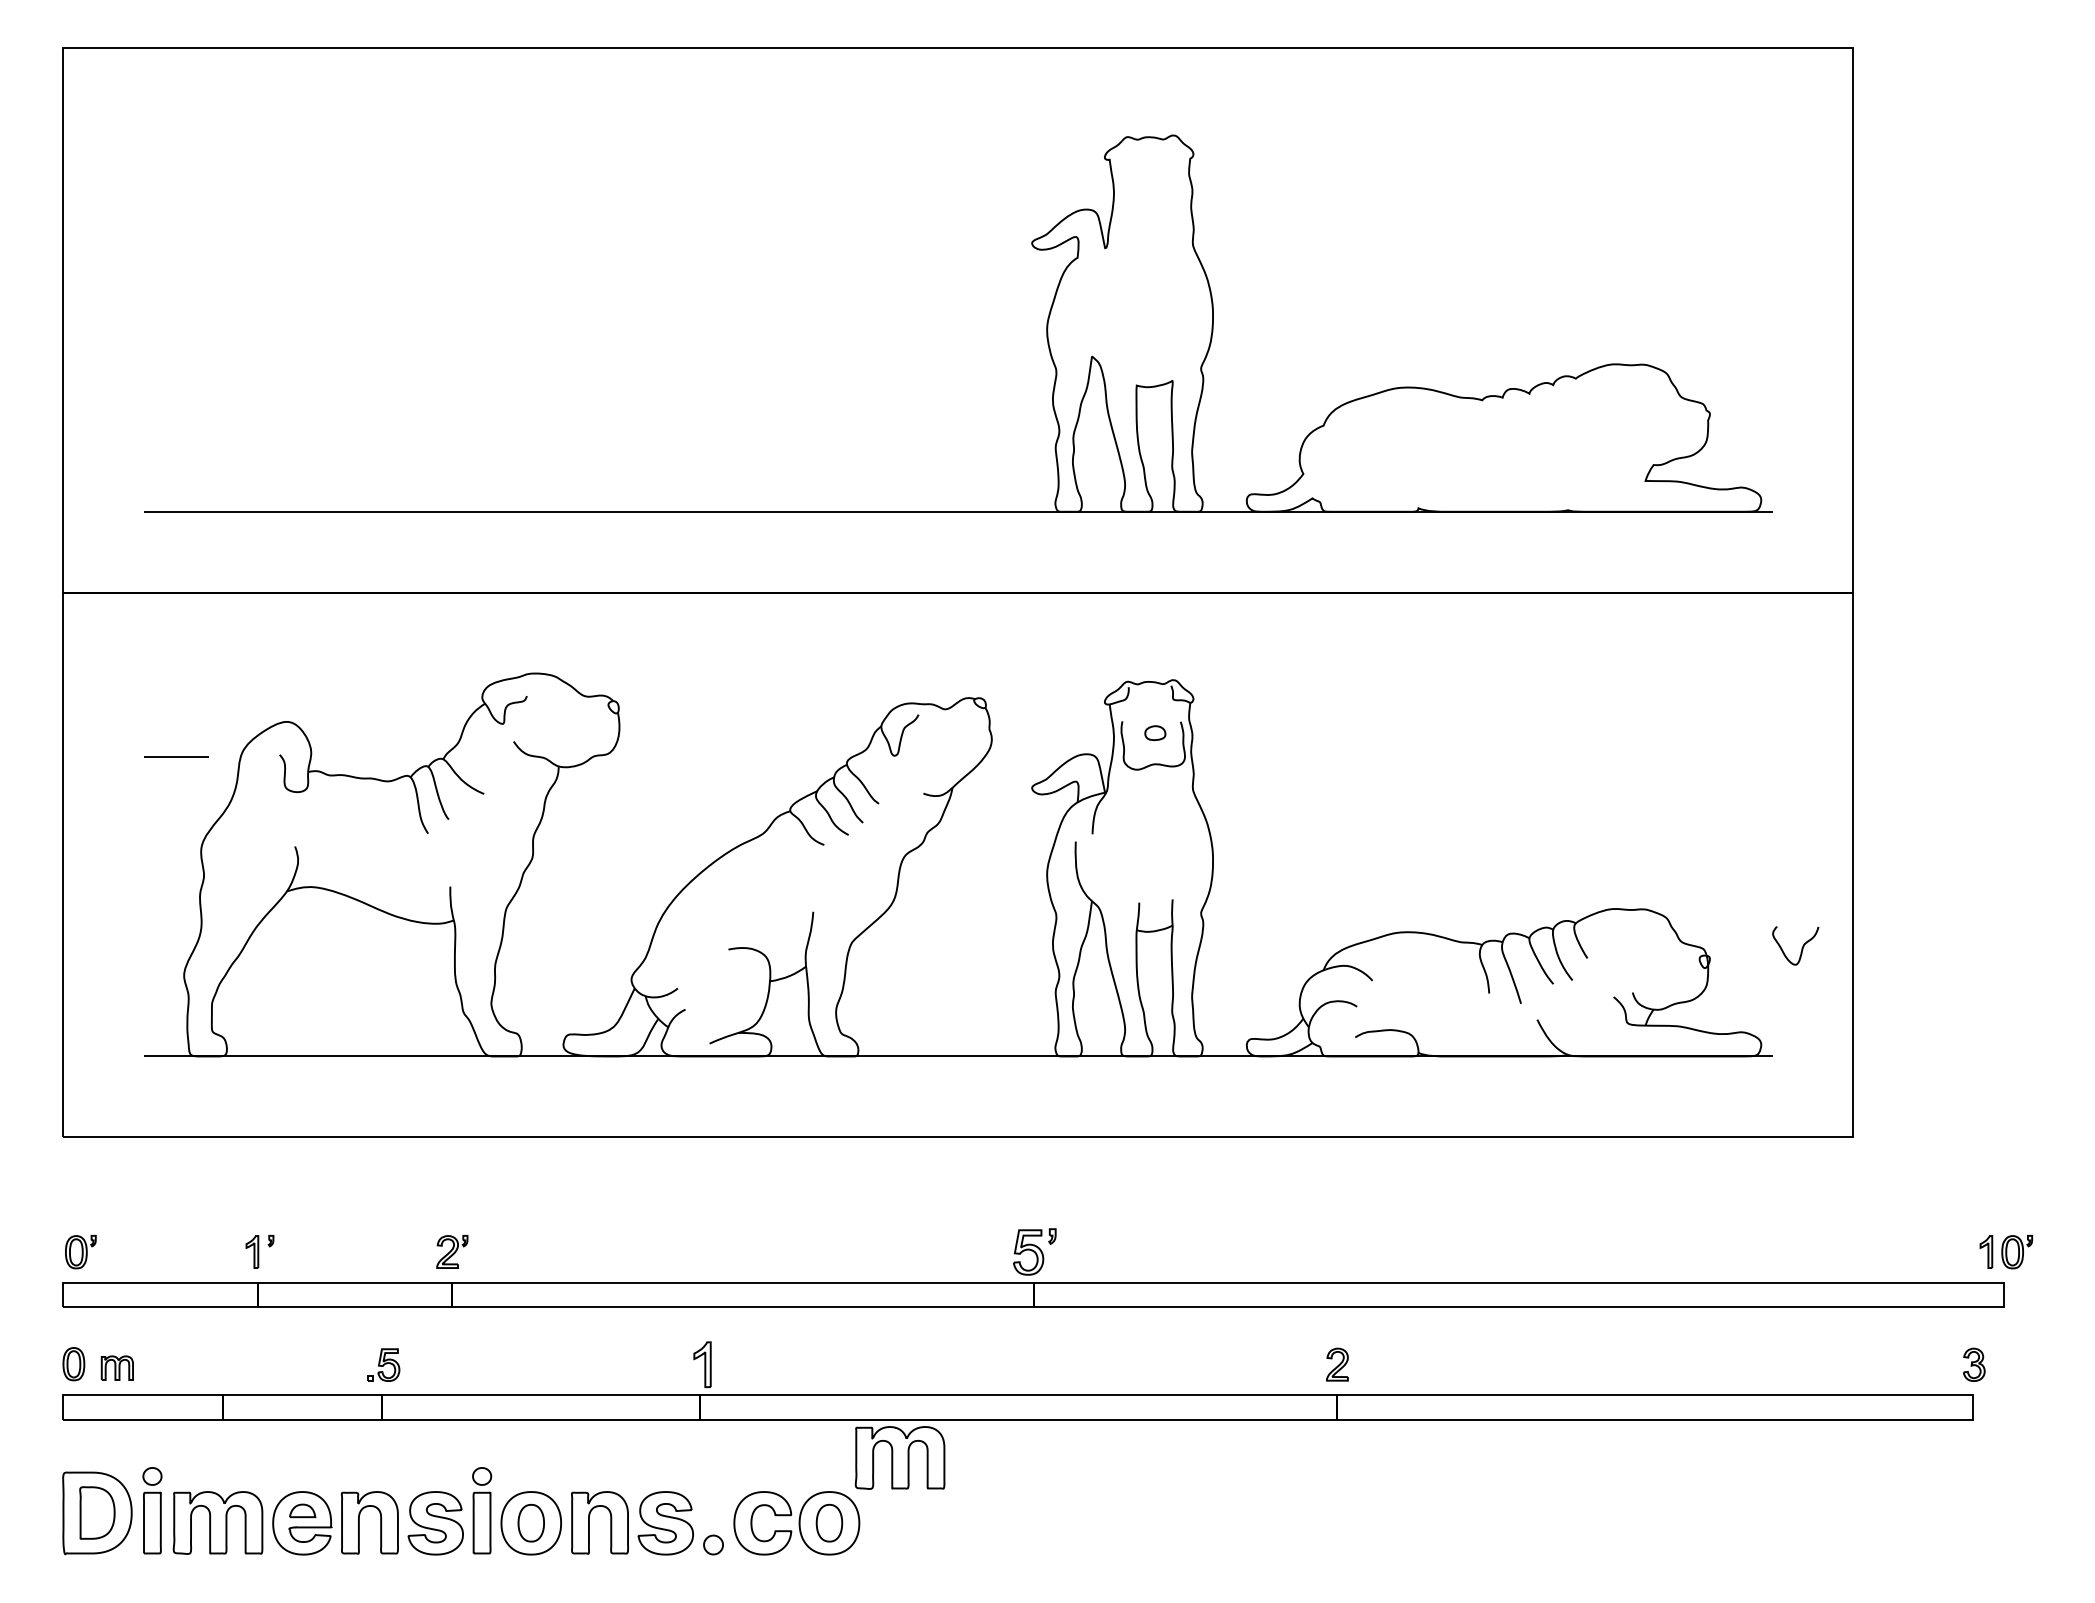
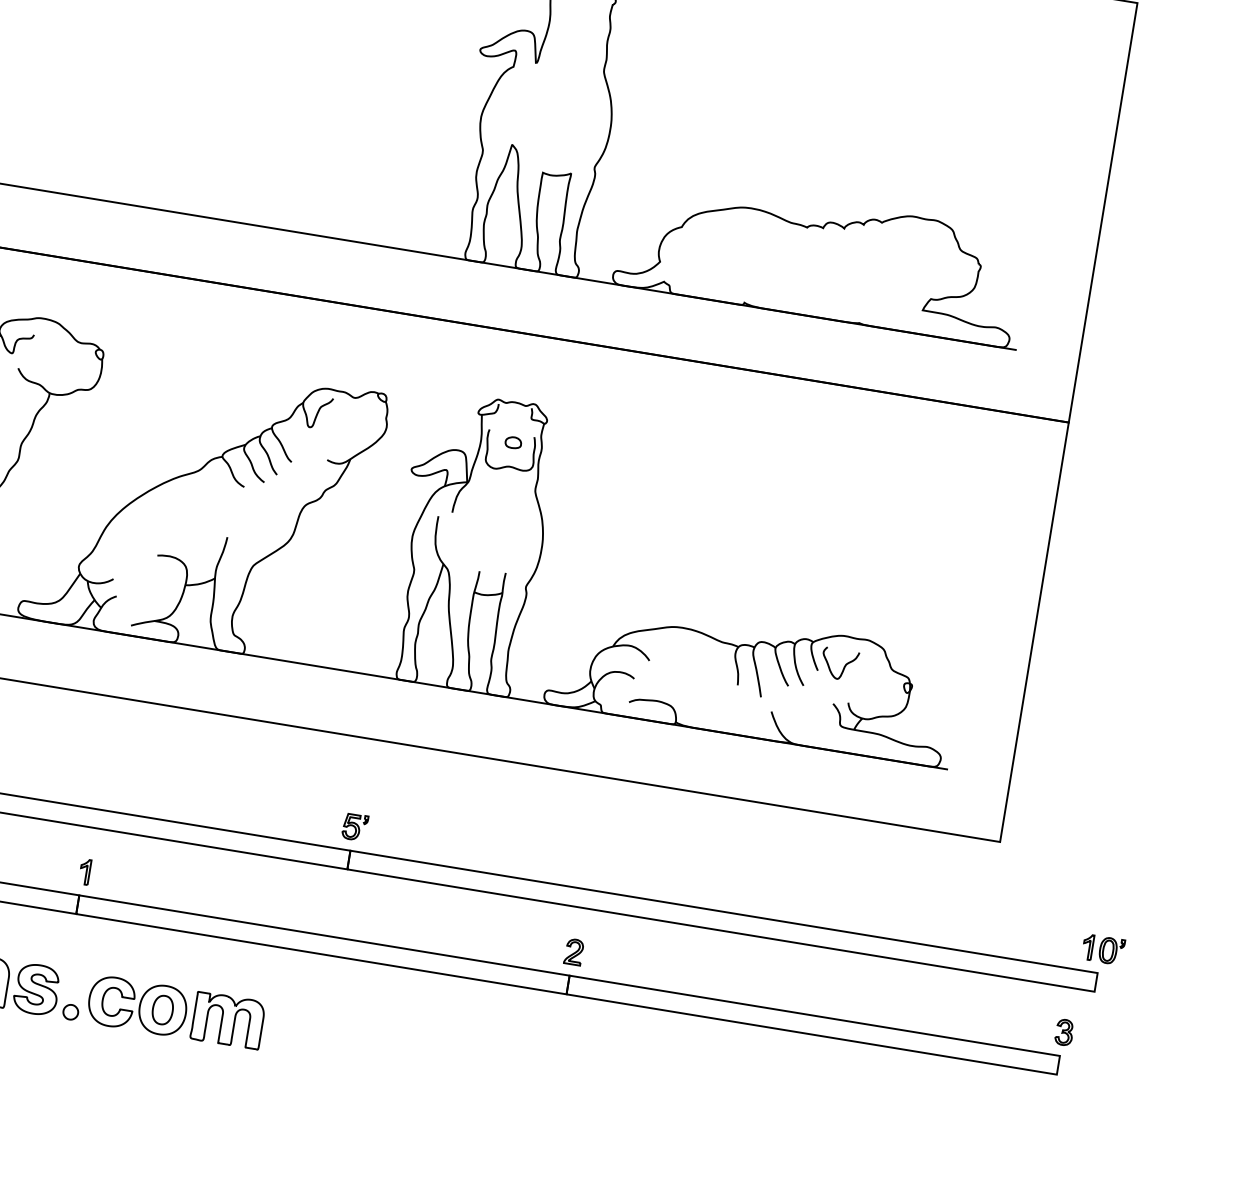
curve: (1801, 948) -> (843, 667), moved
part: (1034, 1252) -> (354, 827), size x0.71
part: (702, 1364) -> (85, 871), size x0.71
part: (899, 1457) -> (227, 1020), moved

